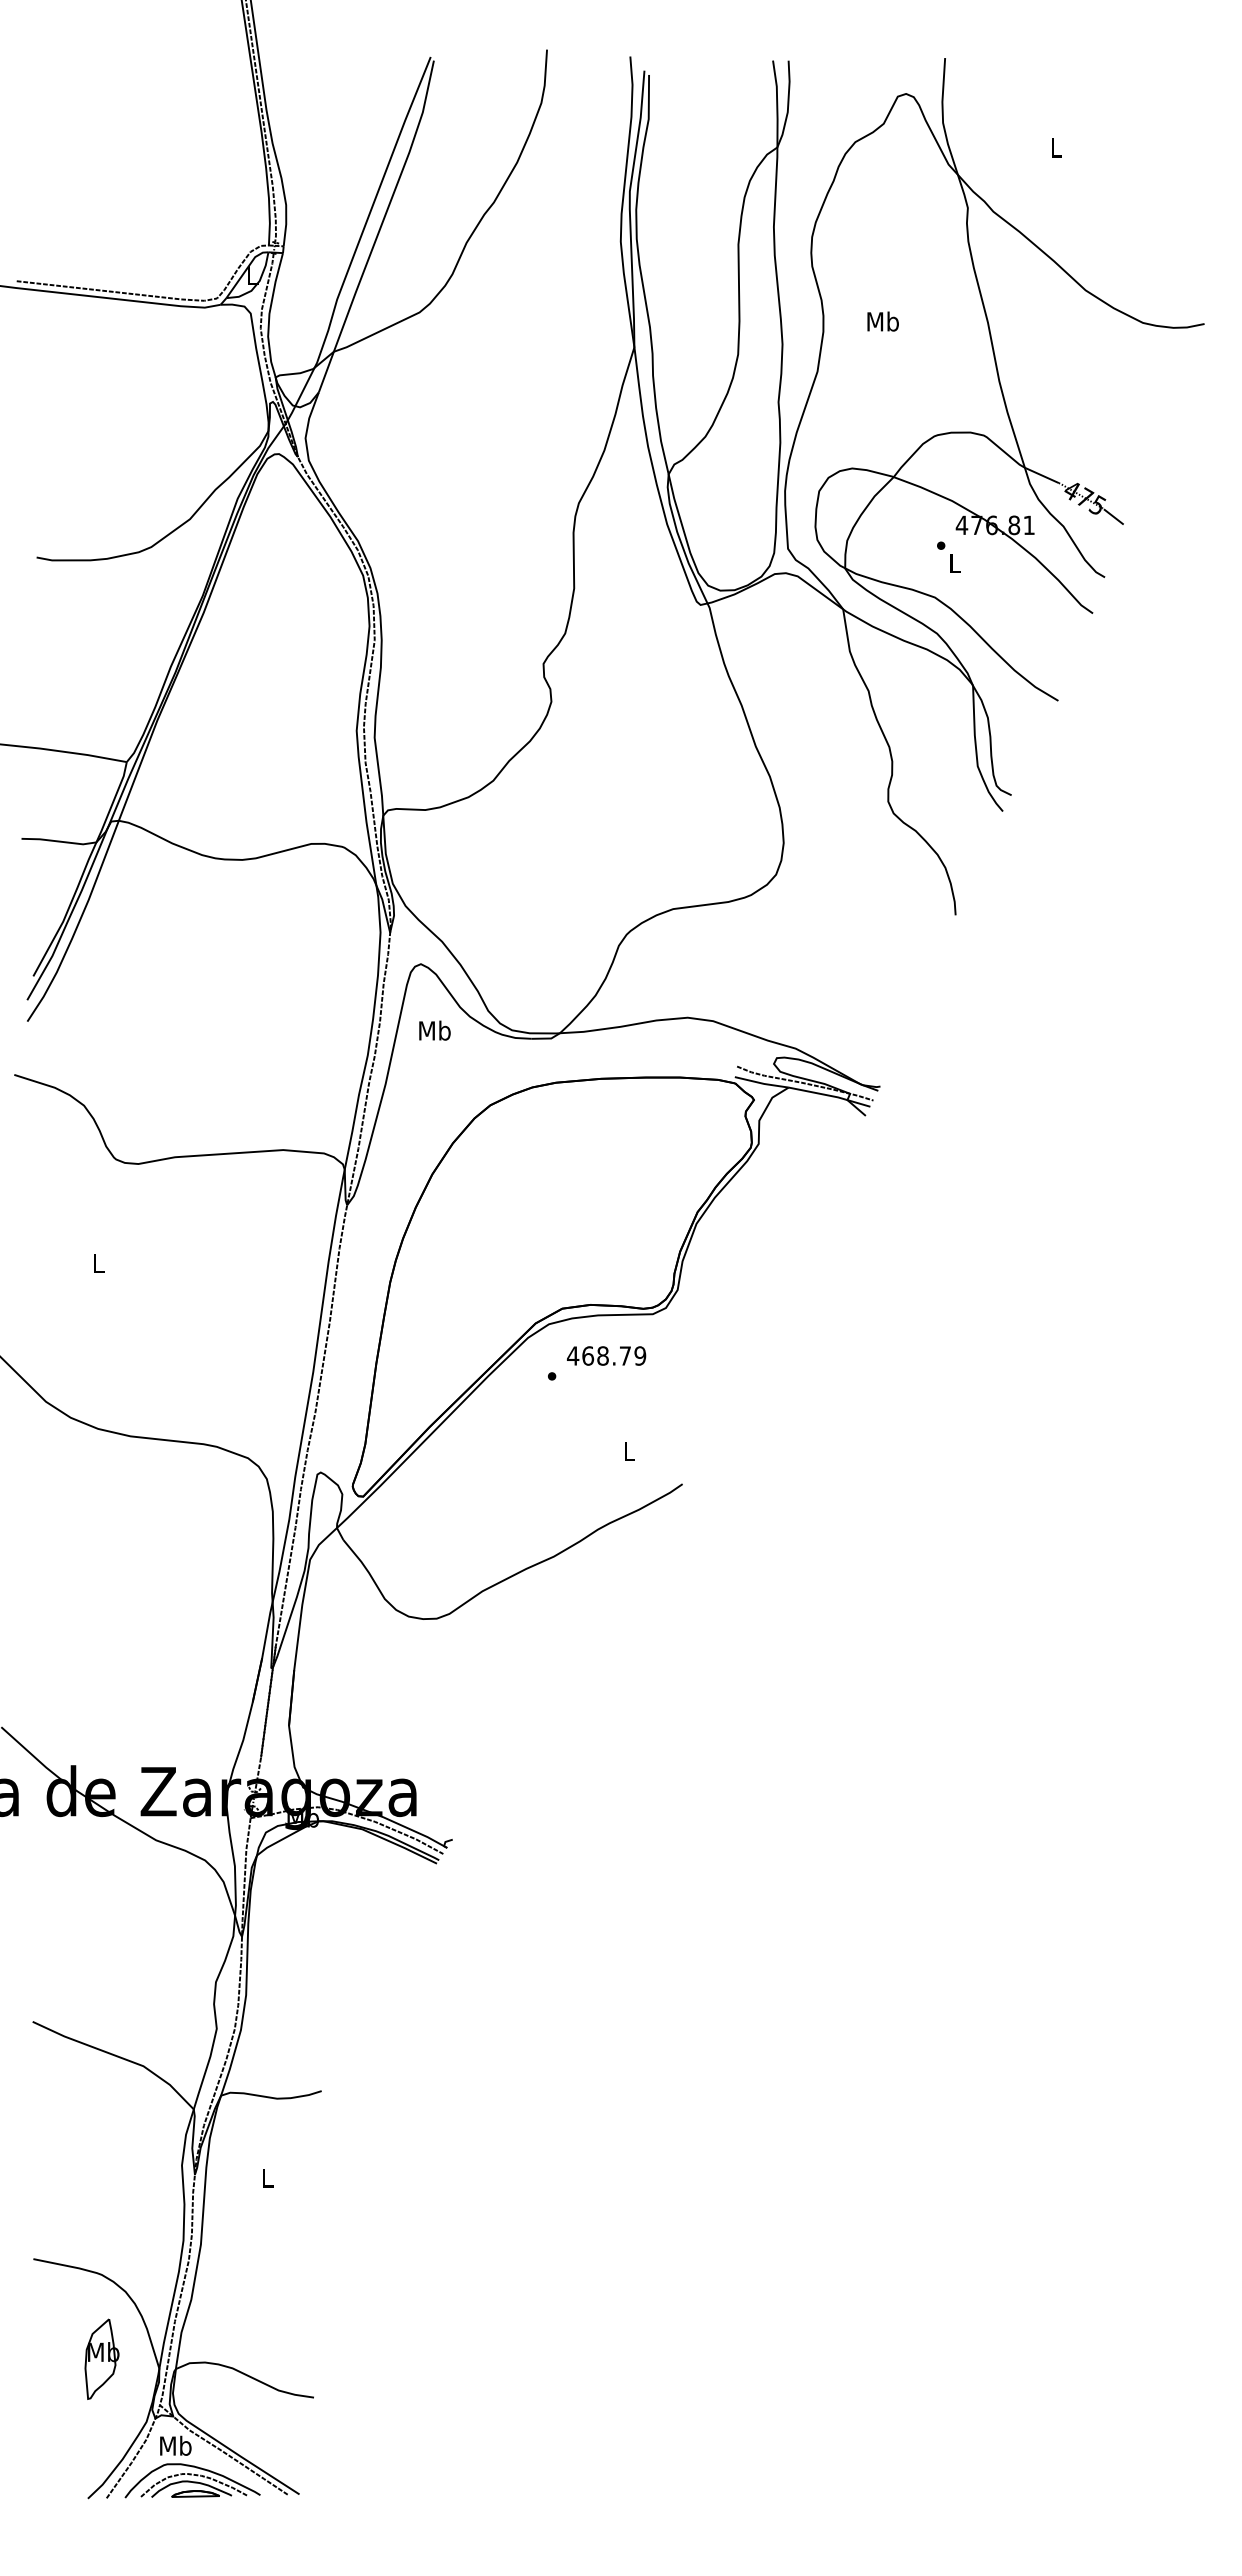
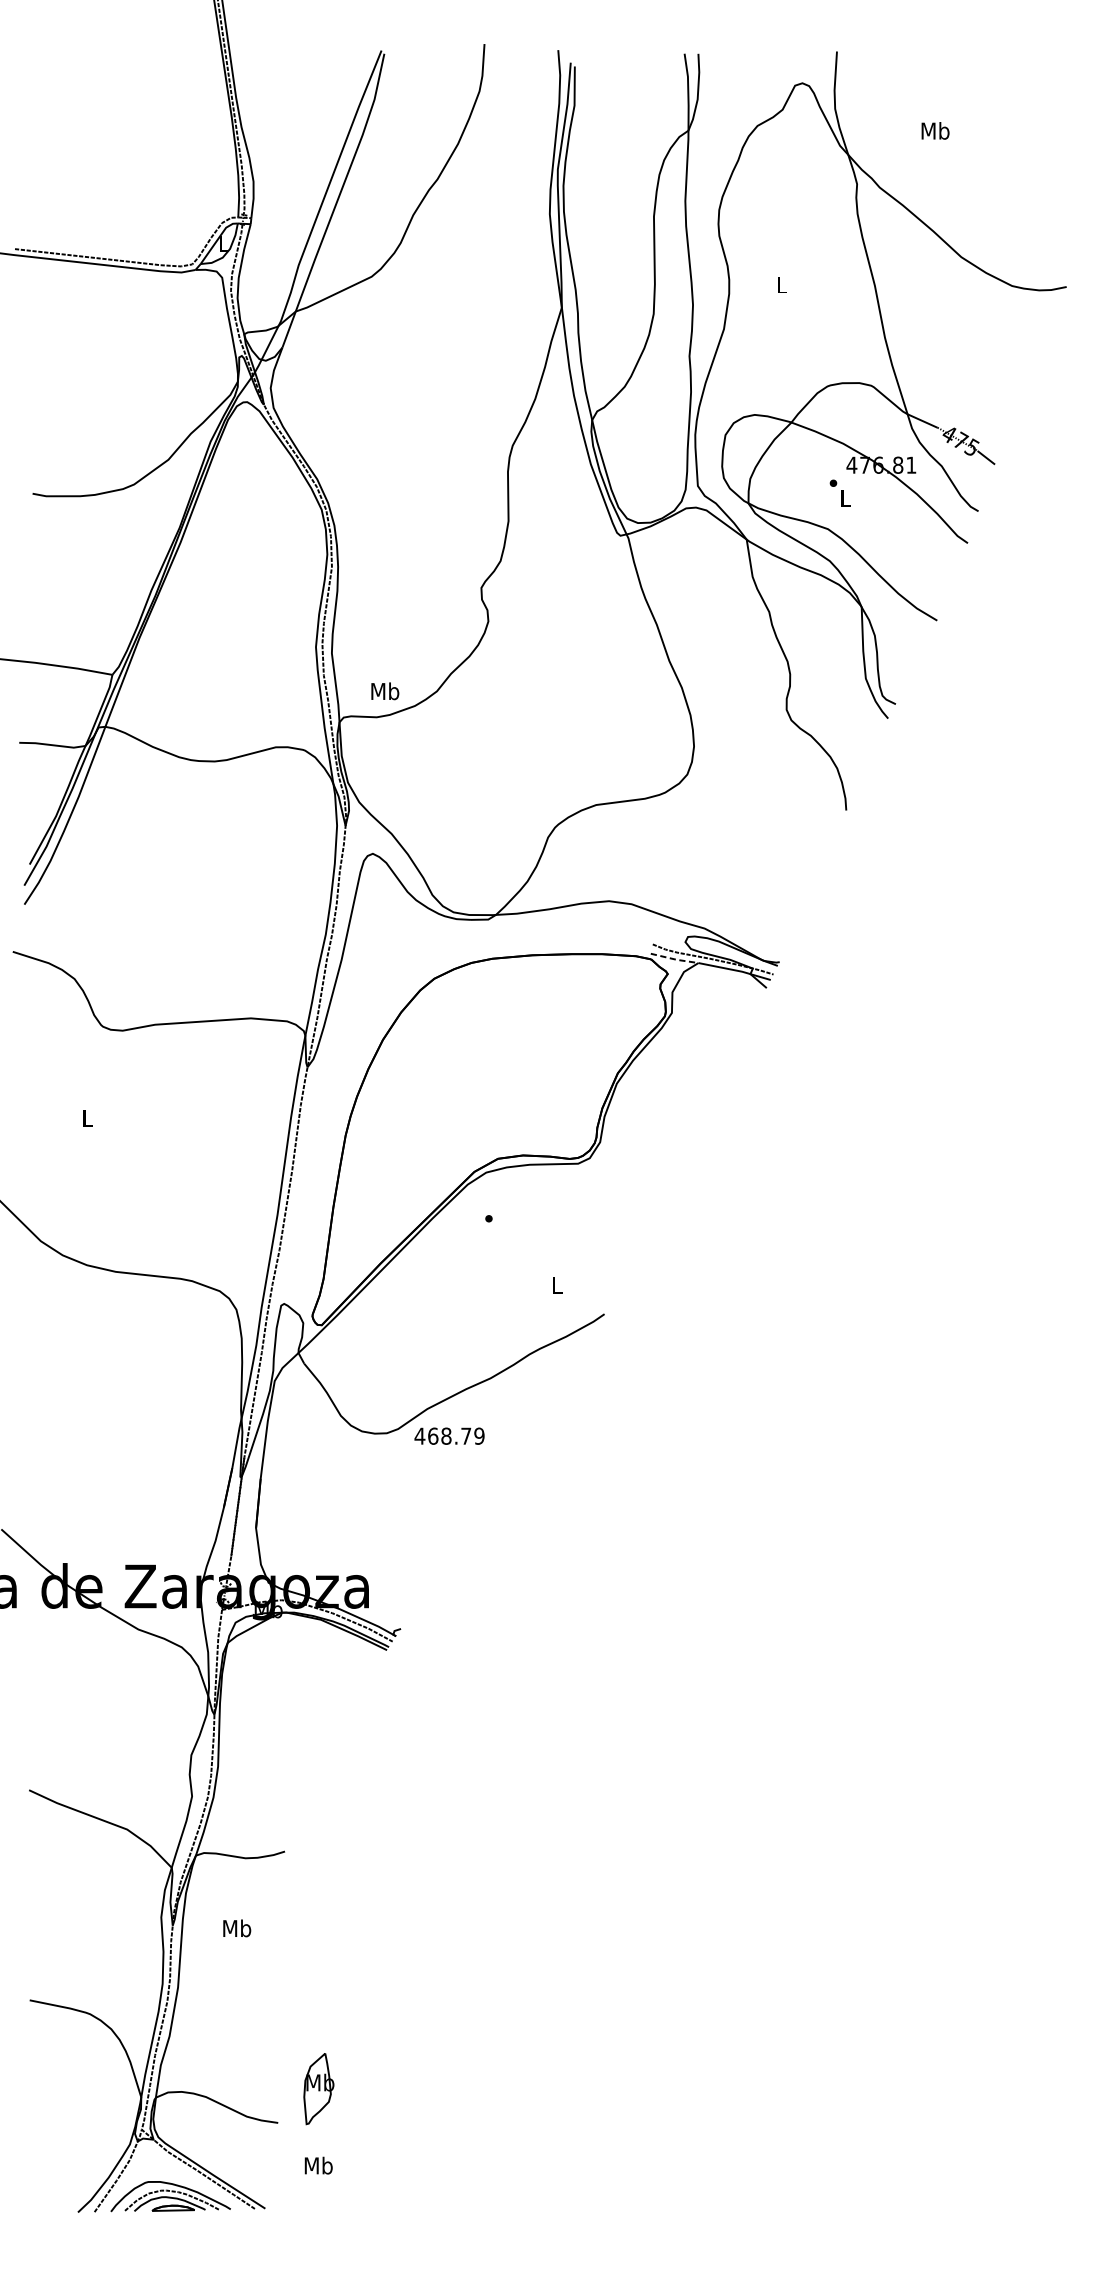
text: (1056, 147) -> (935, 130), L -> Mb
text: (882, 321) -> (781, 284), Mb -> L
text: (434, 1030) -> (384, 691), moved
line: (762, 1083) -> (675, 959), solid -> dashed
text: (606, 1355) -> (449, 1435), moved
text: (267, 2177) -> (237, 1928), L -> Mb
part: (101, 2358) -> (318, 2088), moved
text: (175, 2445) -> (318, 2165), moved

